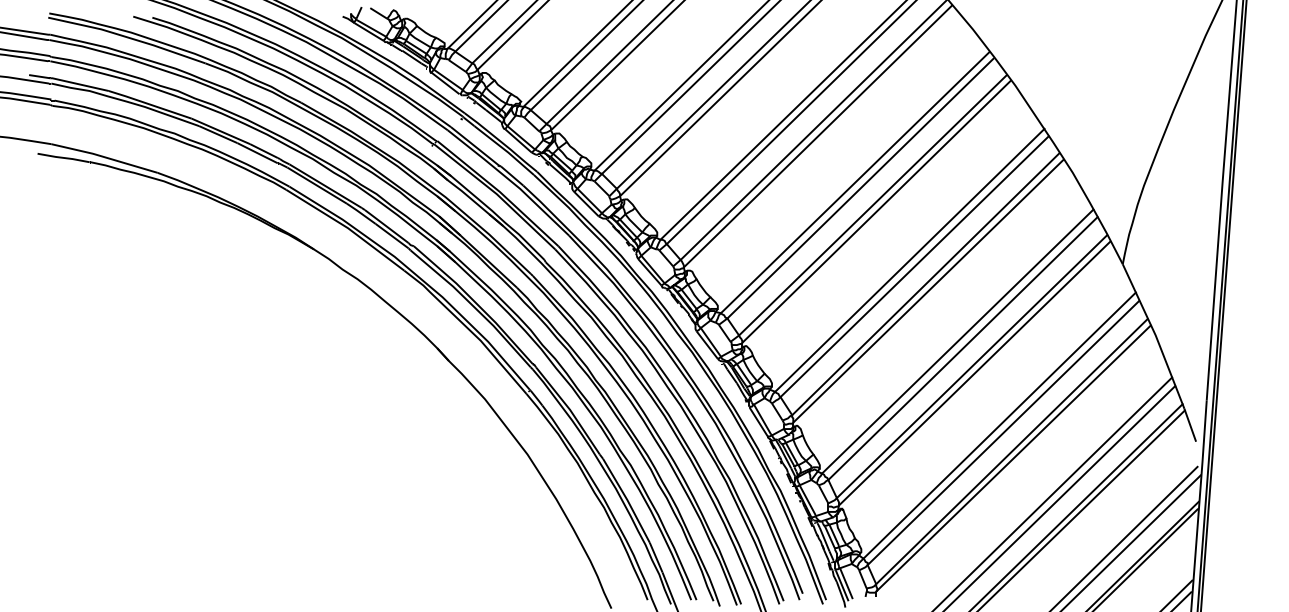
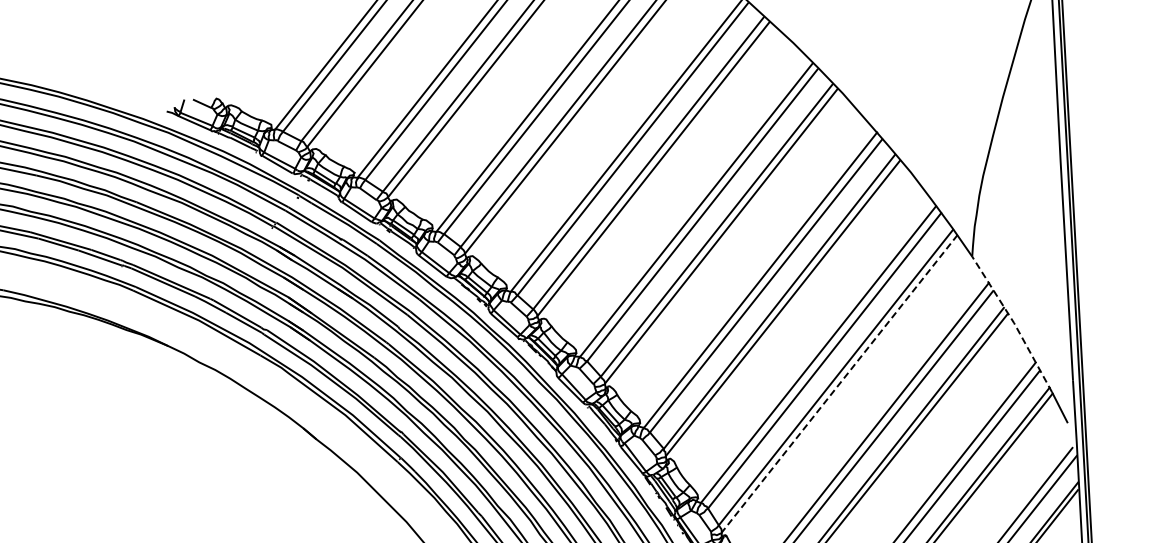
line: (1155, 335) -> (1013, 323), solid -> dashed
line: (975, 373) -> (840, 383), solid -> dashed

